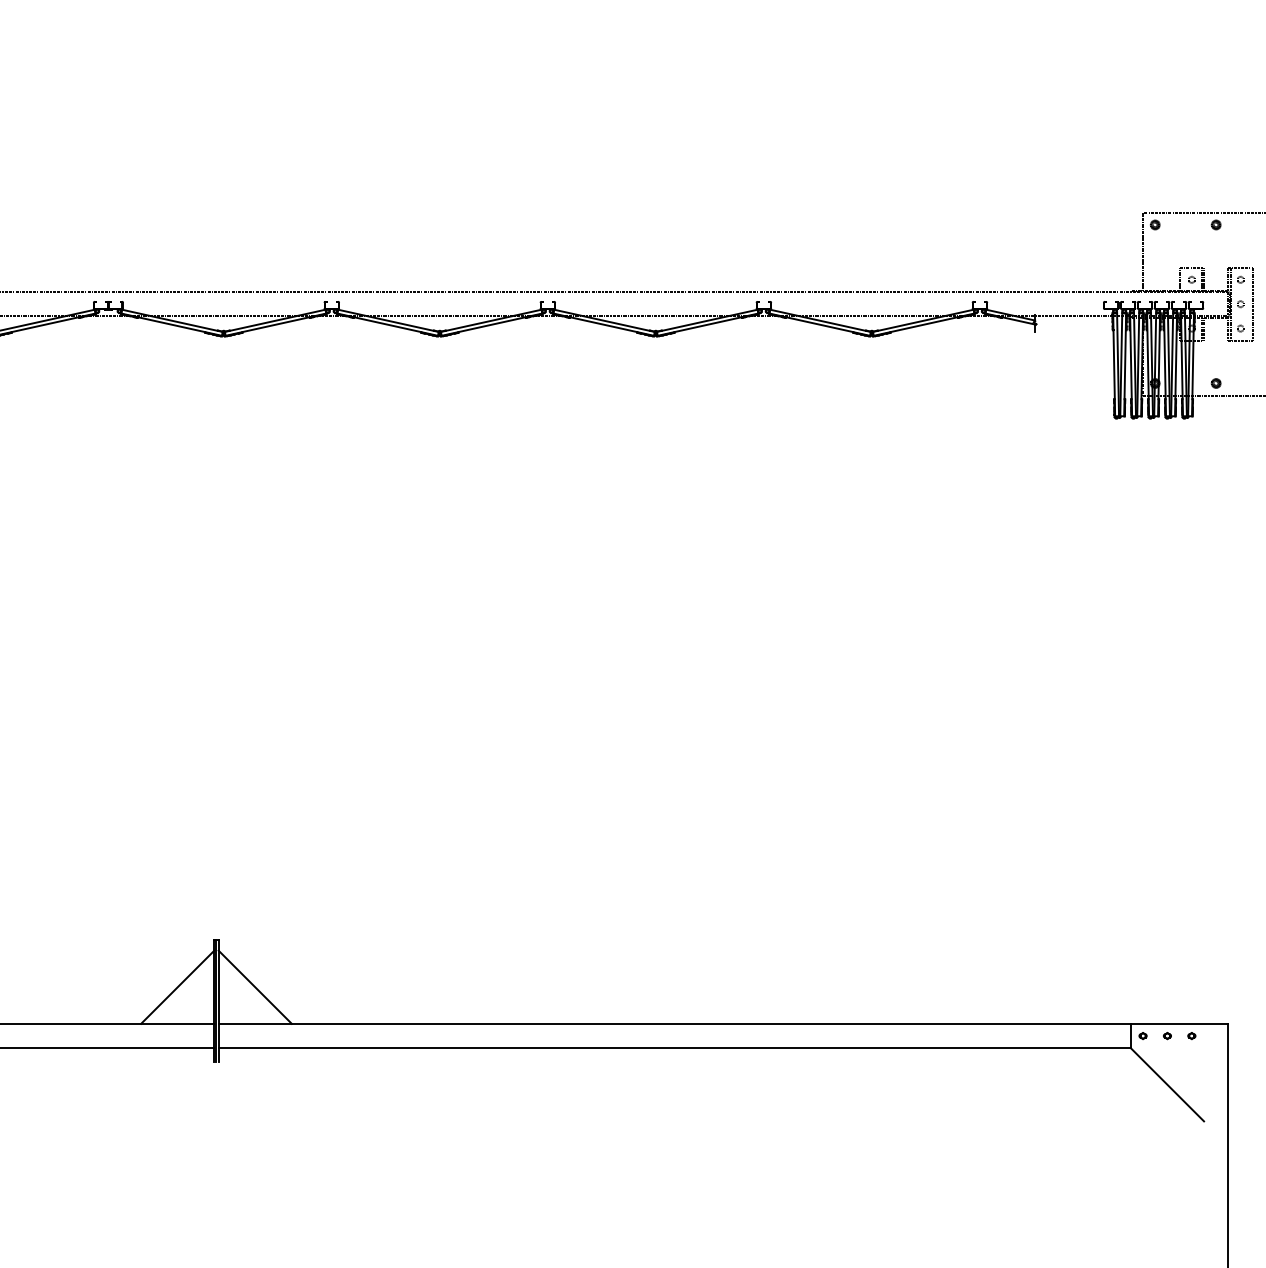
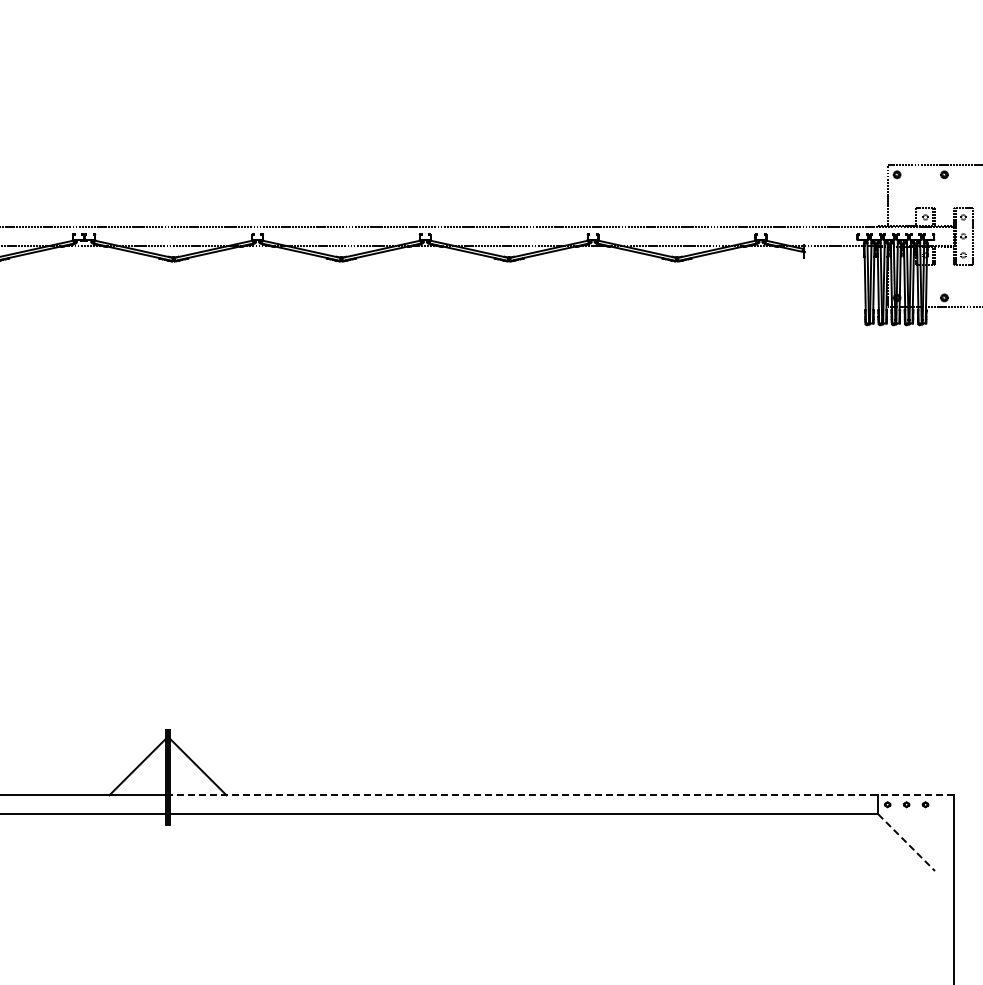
line: (723, 1024) -> (561, 795), solid -> dashed
line: (1167, 1084) -> (906, 842), solid -> dashed

